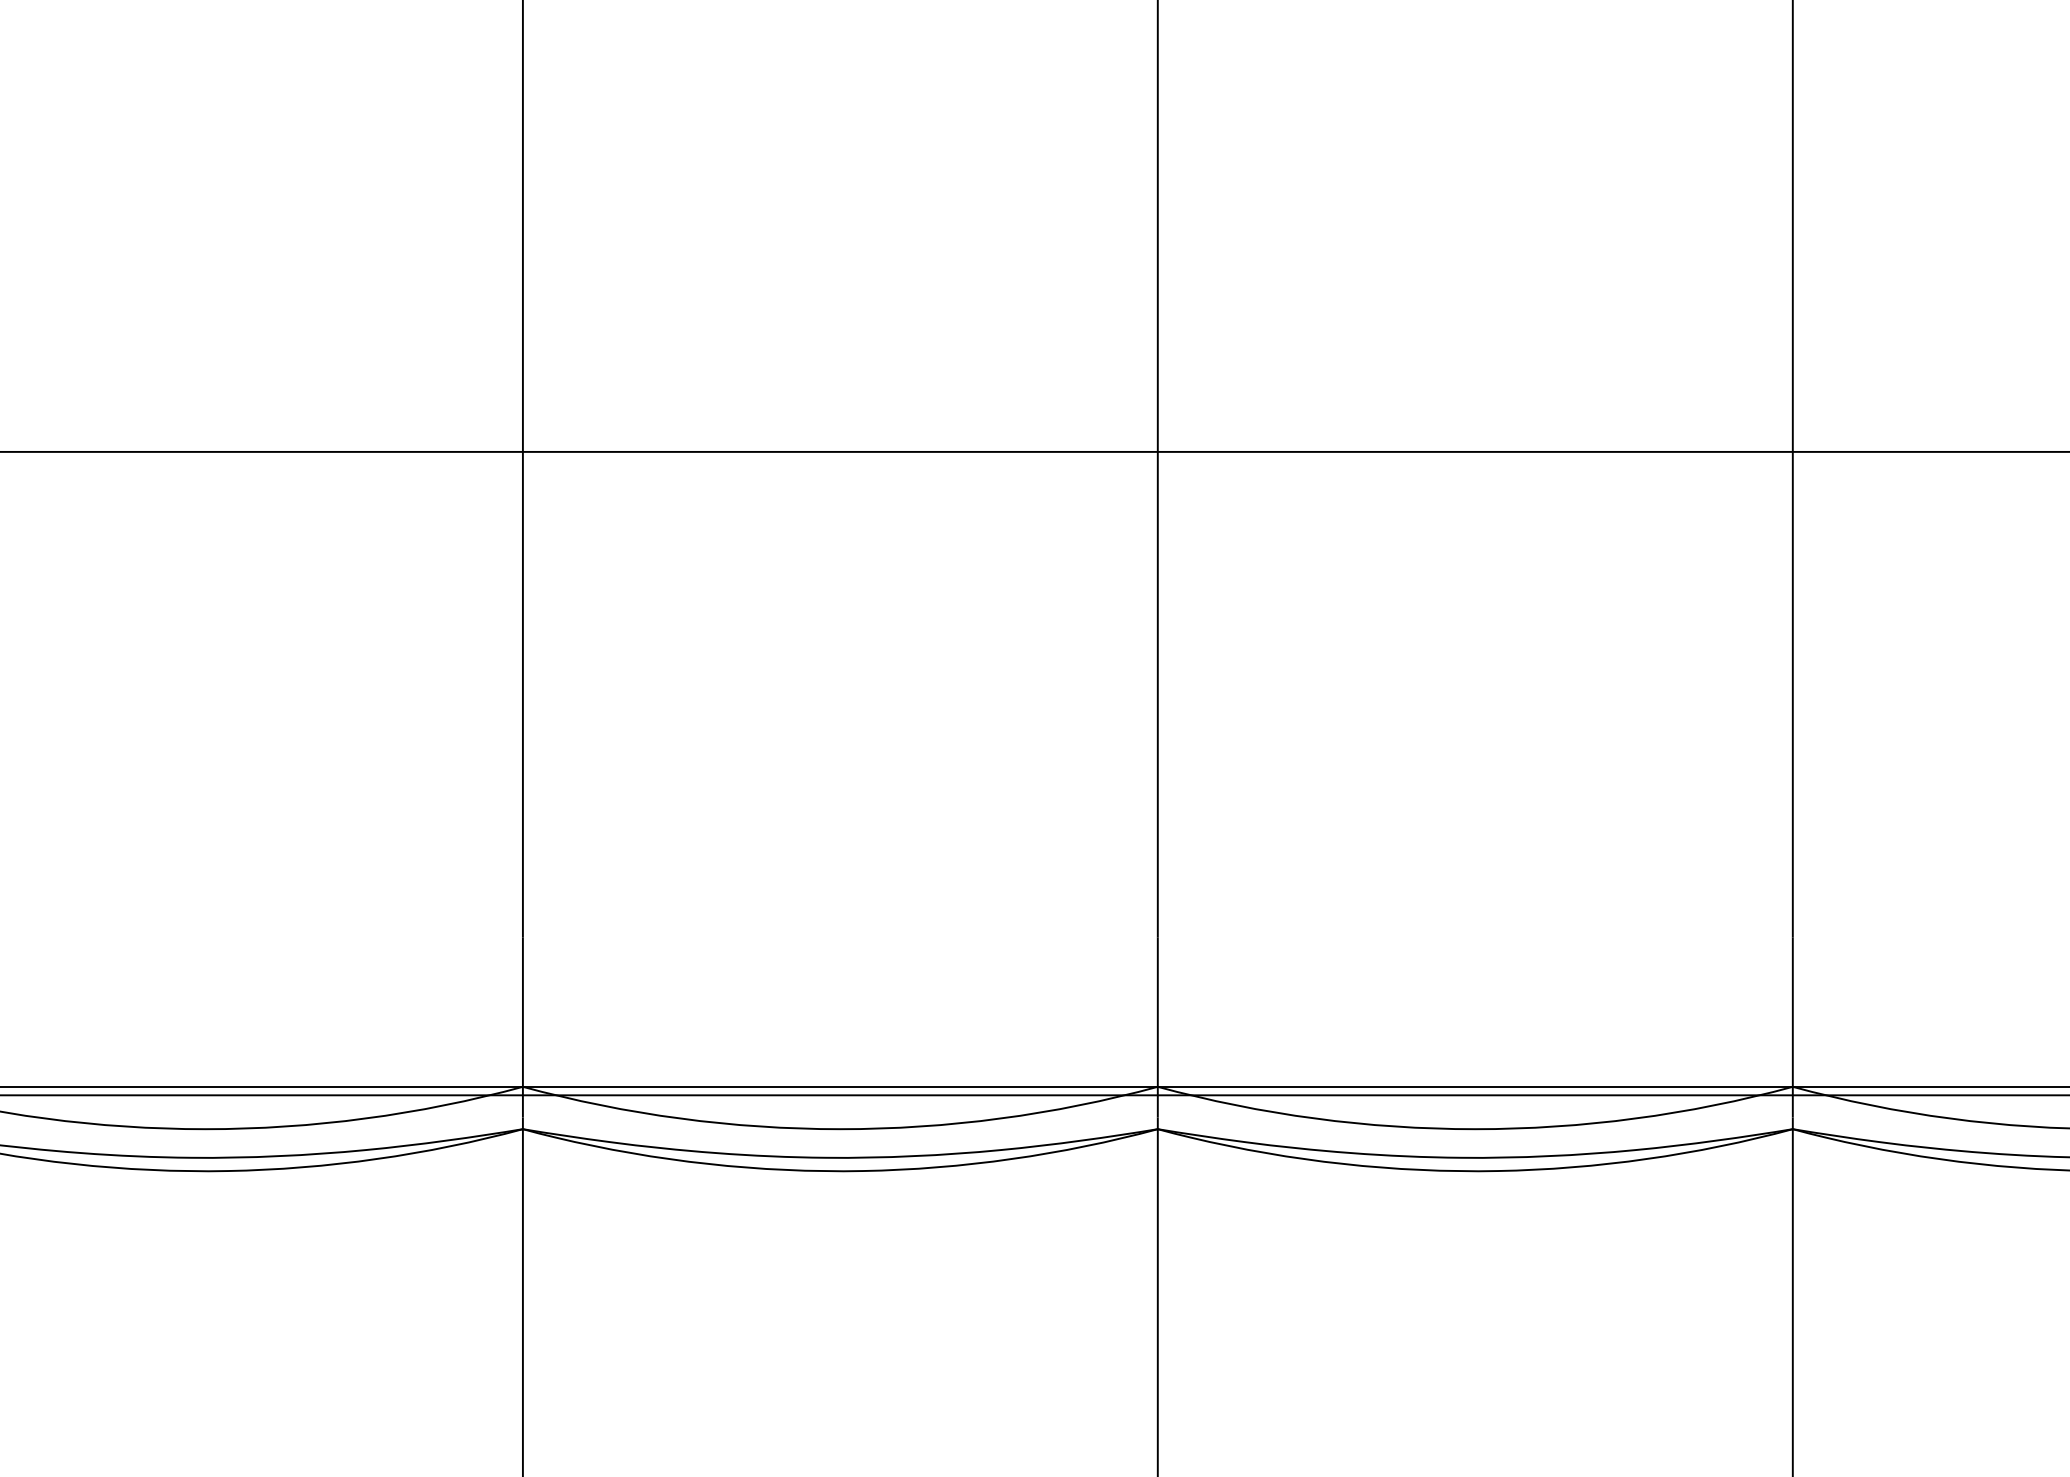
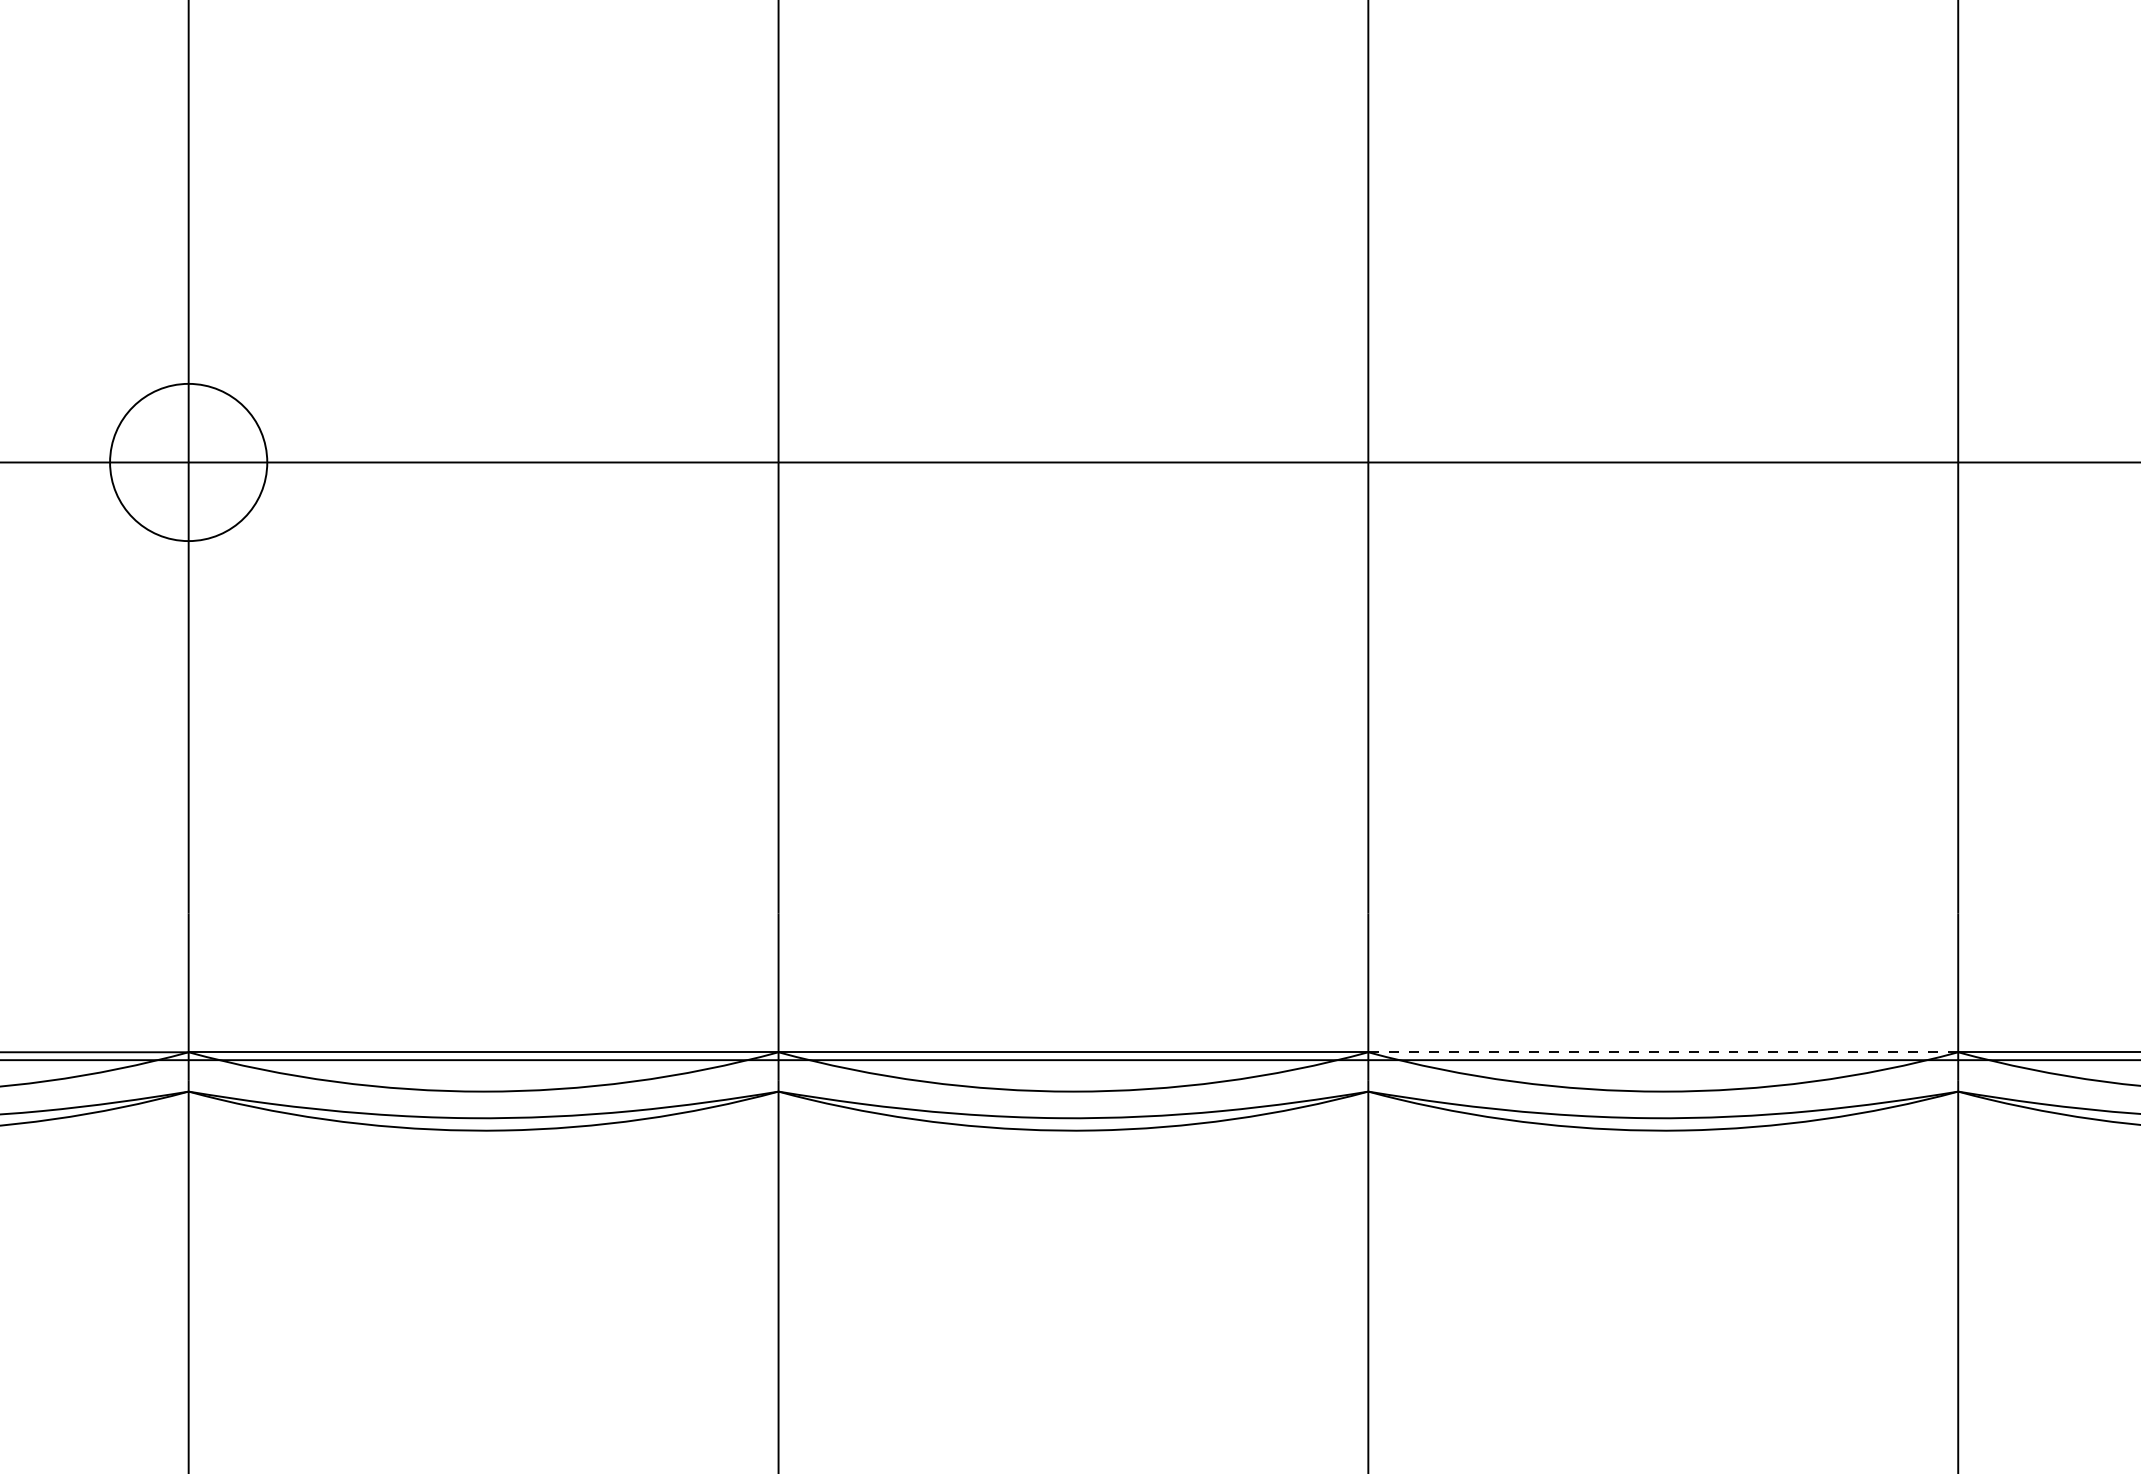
line: (1475, 1087) -> (1663, 1052), solid -> dashed

